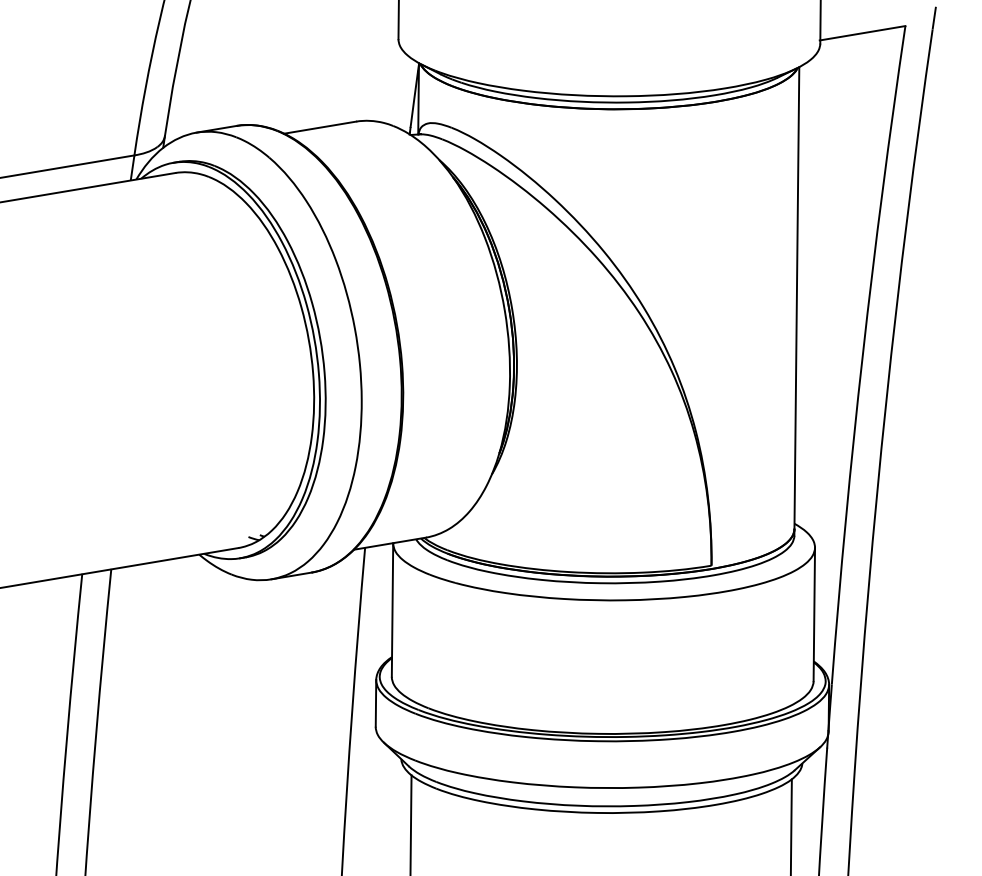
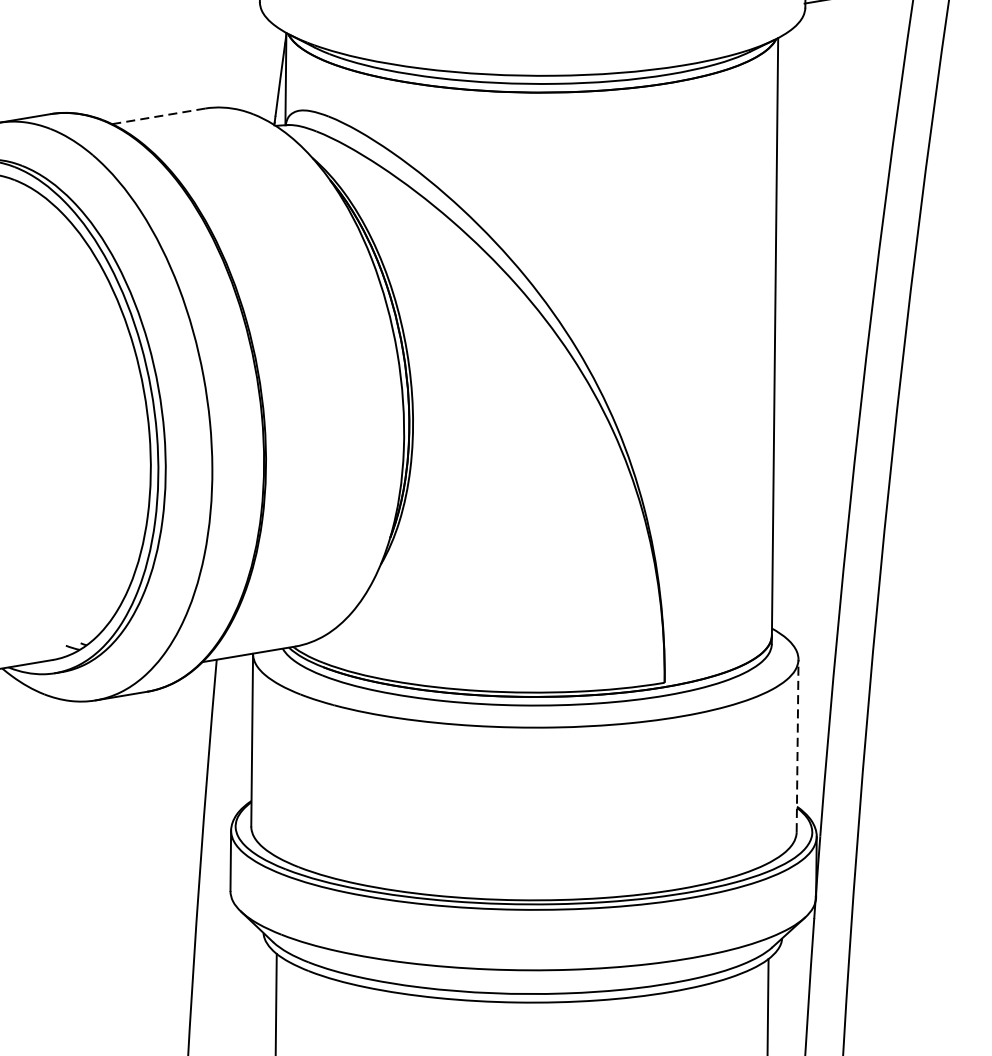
line: (320, 127) -> (159, 116), solid -> dashed
line: (814, 614) -> (797, 745), solid -> dashed

